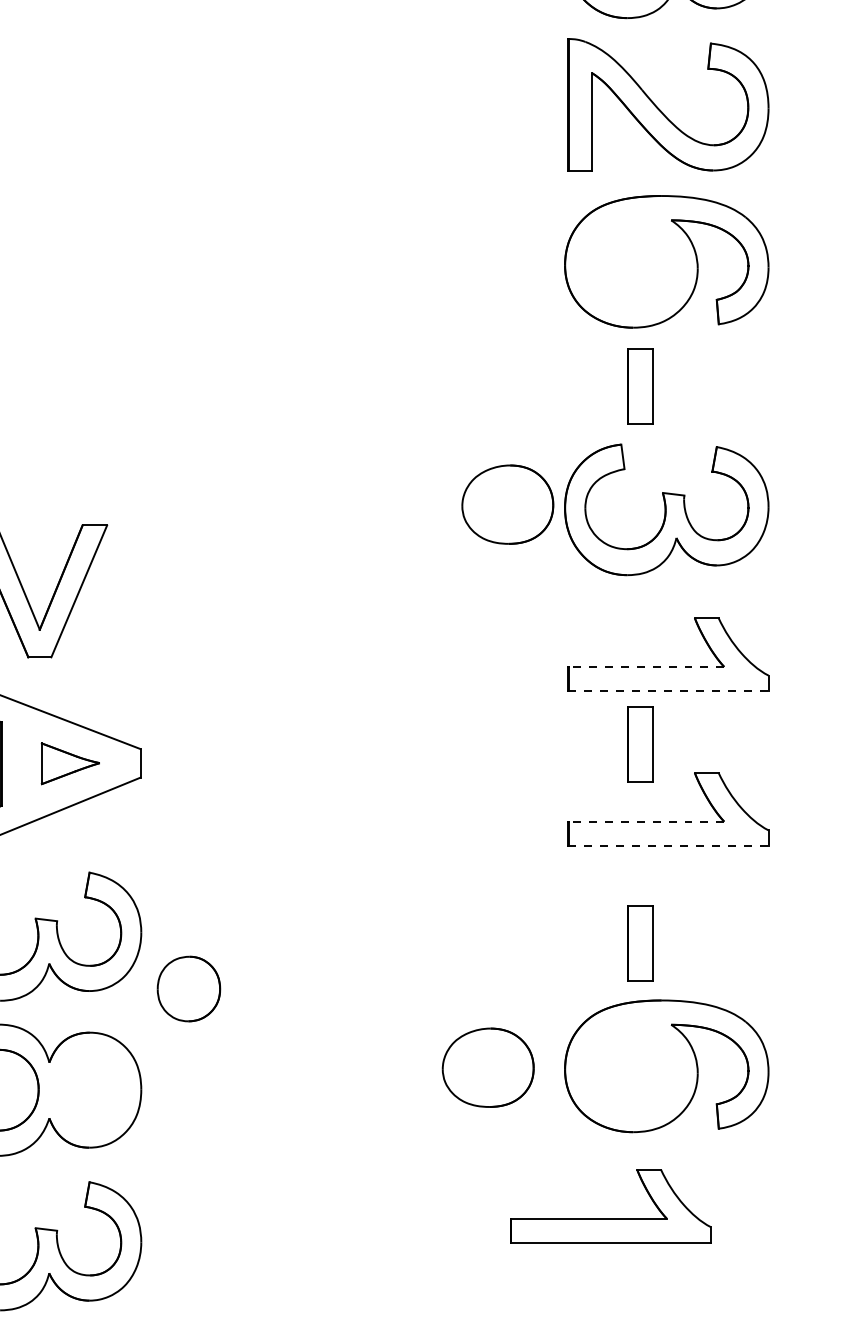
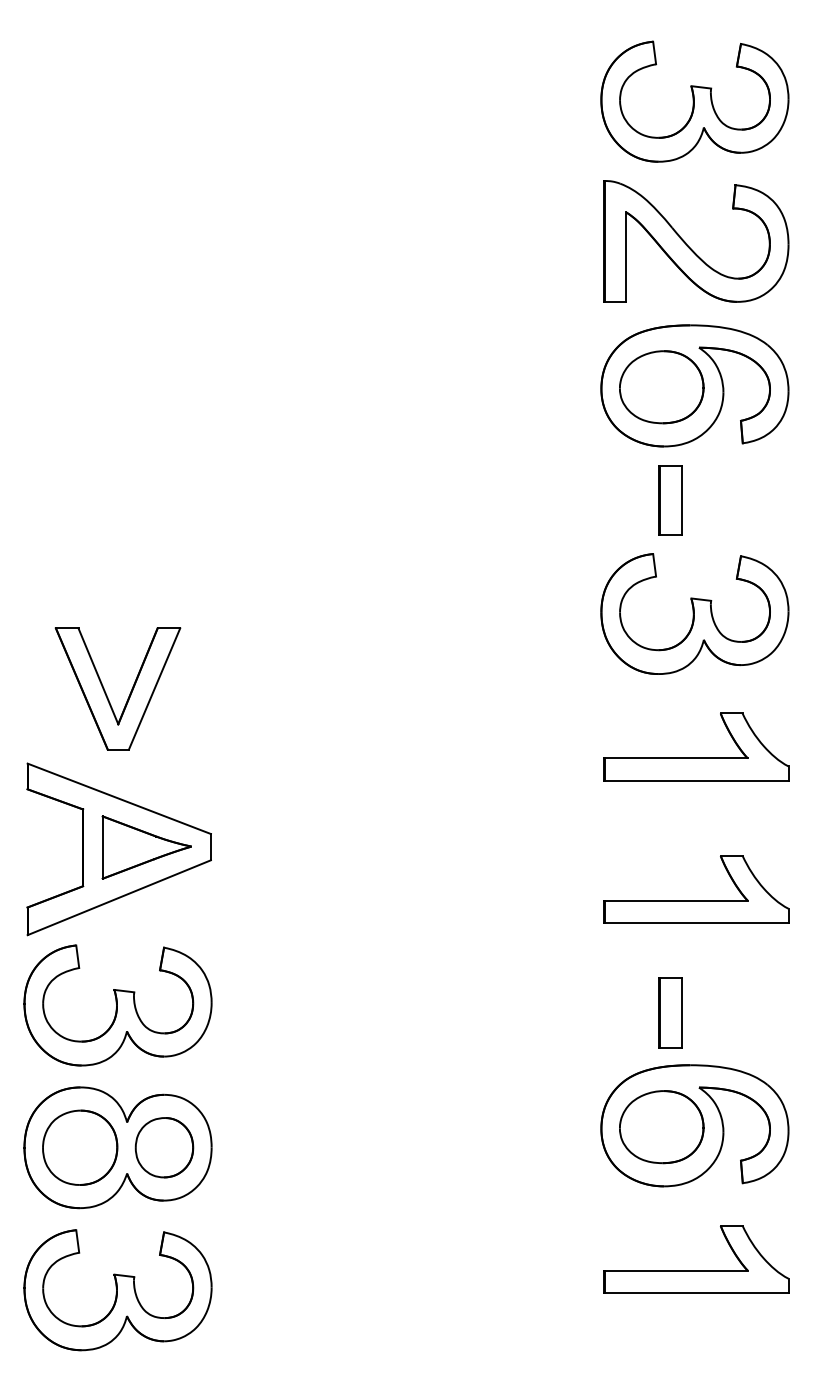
part: (507, 504) -> (661, 387), moved
line: (646, 666) -> (676, 758), dashed -> solid
line: (668, 690) -> (696, 780), dashed -> solid
part: (640, 744) -> (670, 829), removed
part: (70, 763) -> (146, 847), size x1.67
line: (646, 821) -> (676, 900), dashed -> solid
line: (668, 846) -> (696, 923), dashed -> solid
part: (188, 988) -> (164, 1147), moved
part: (487, 1068) -> (661, 1127), moved
part: (610, 1218) -> (696, 1270), moved

